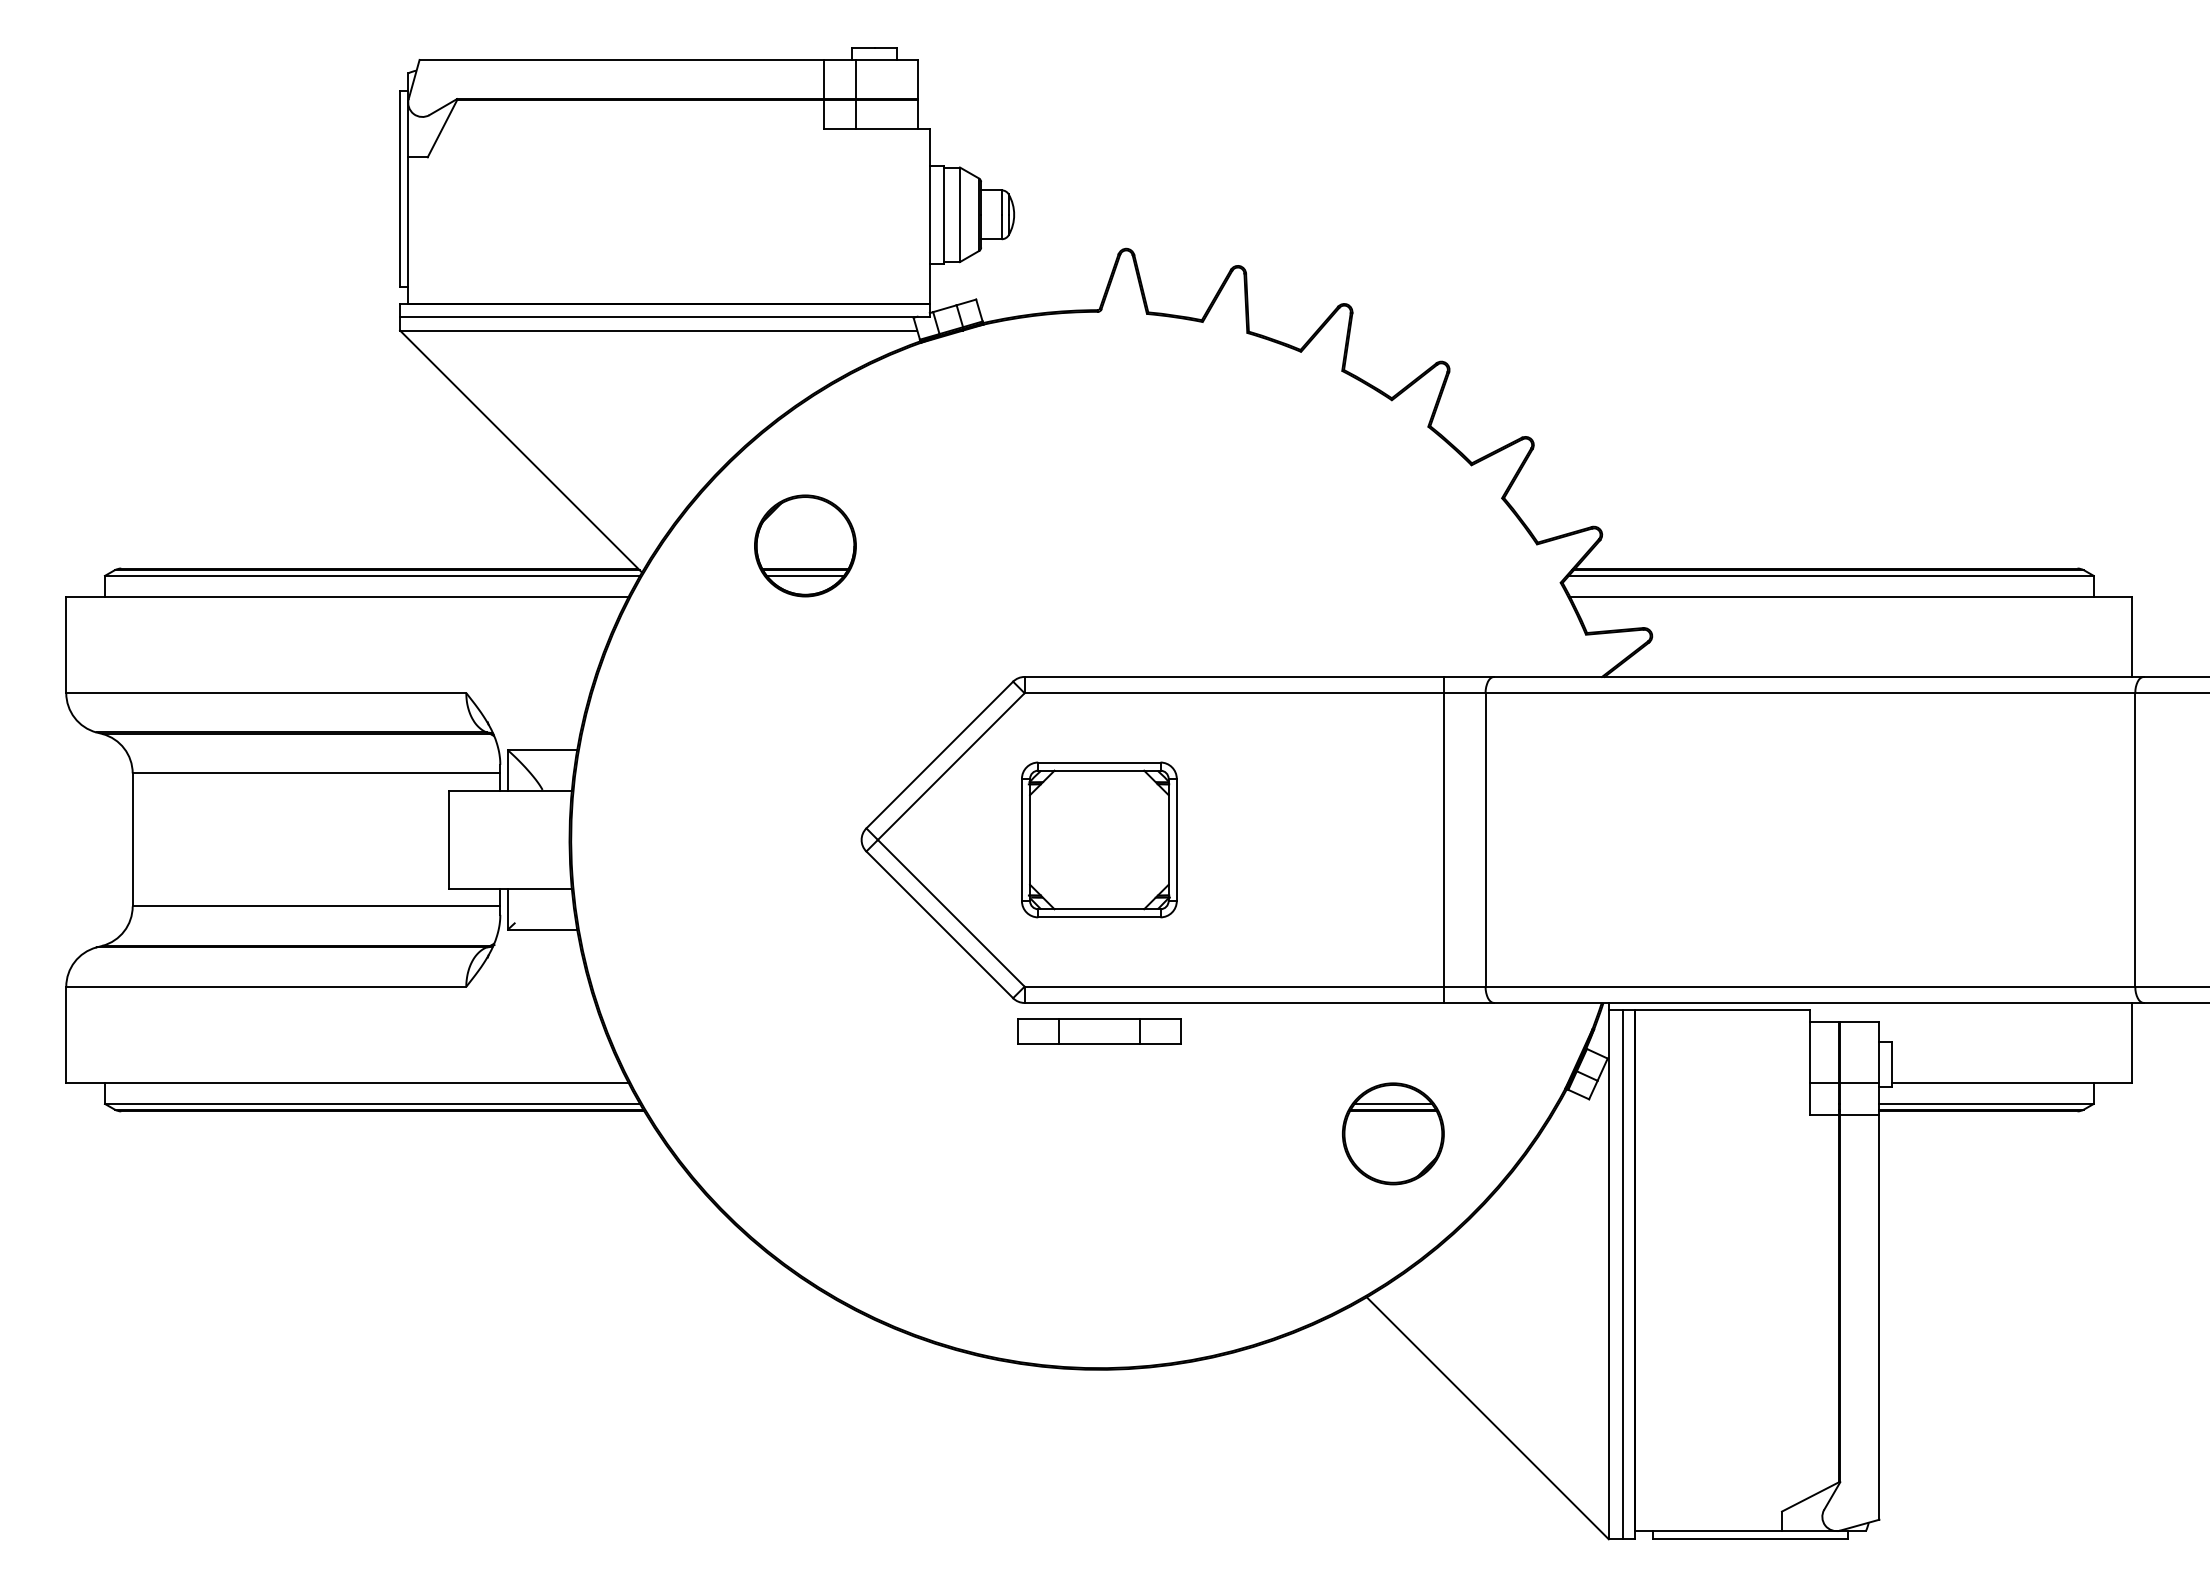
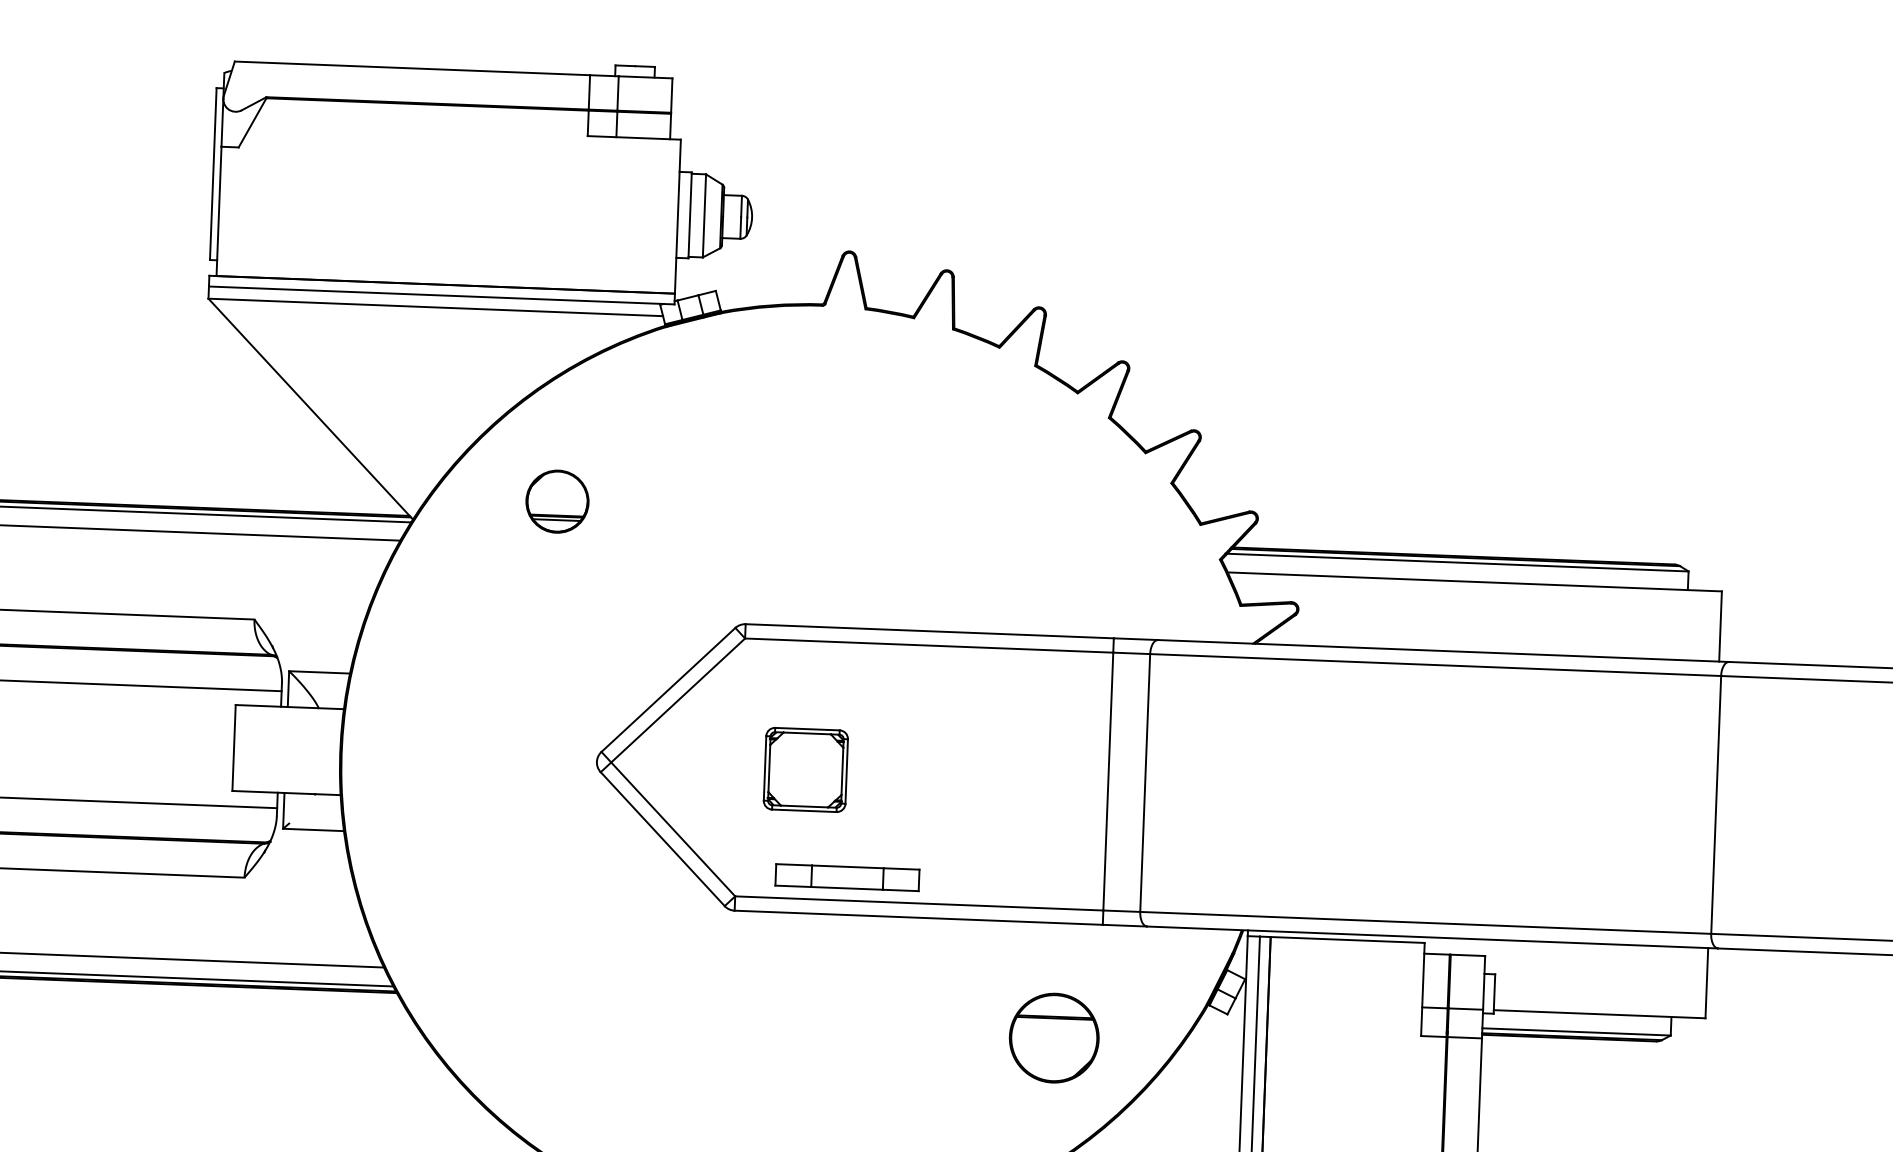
part: (805, 545) -> (557, 501), size x0.7
part: (1099, 839) -> (805, 769), size x0.6
part: (1099, 1031) -> (847, 877), moved
line: (1393, 1103) -> (1055, 1011), removed

